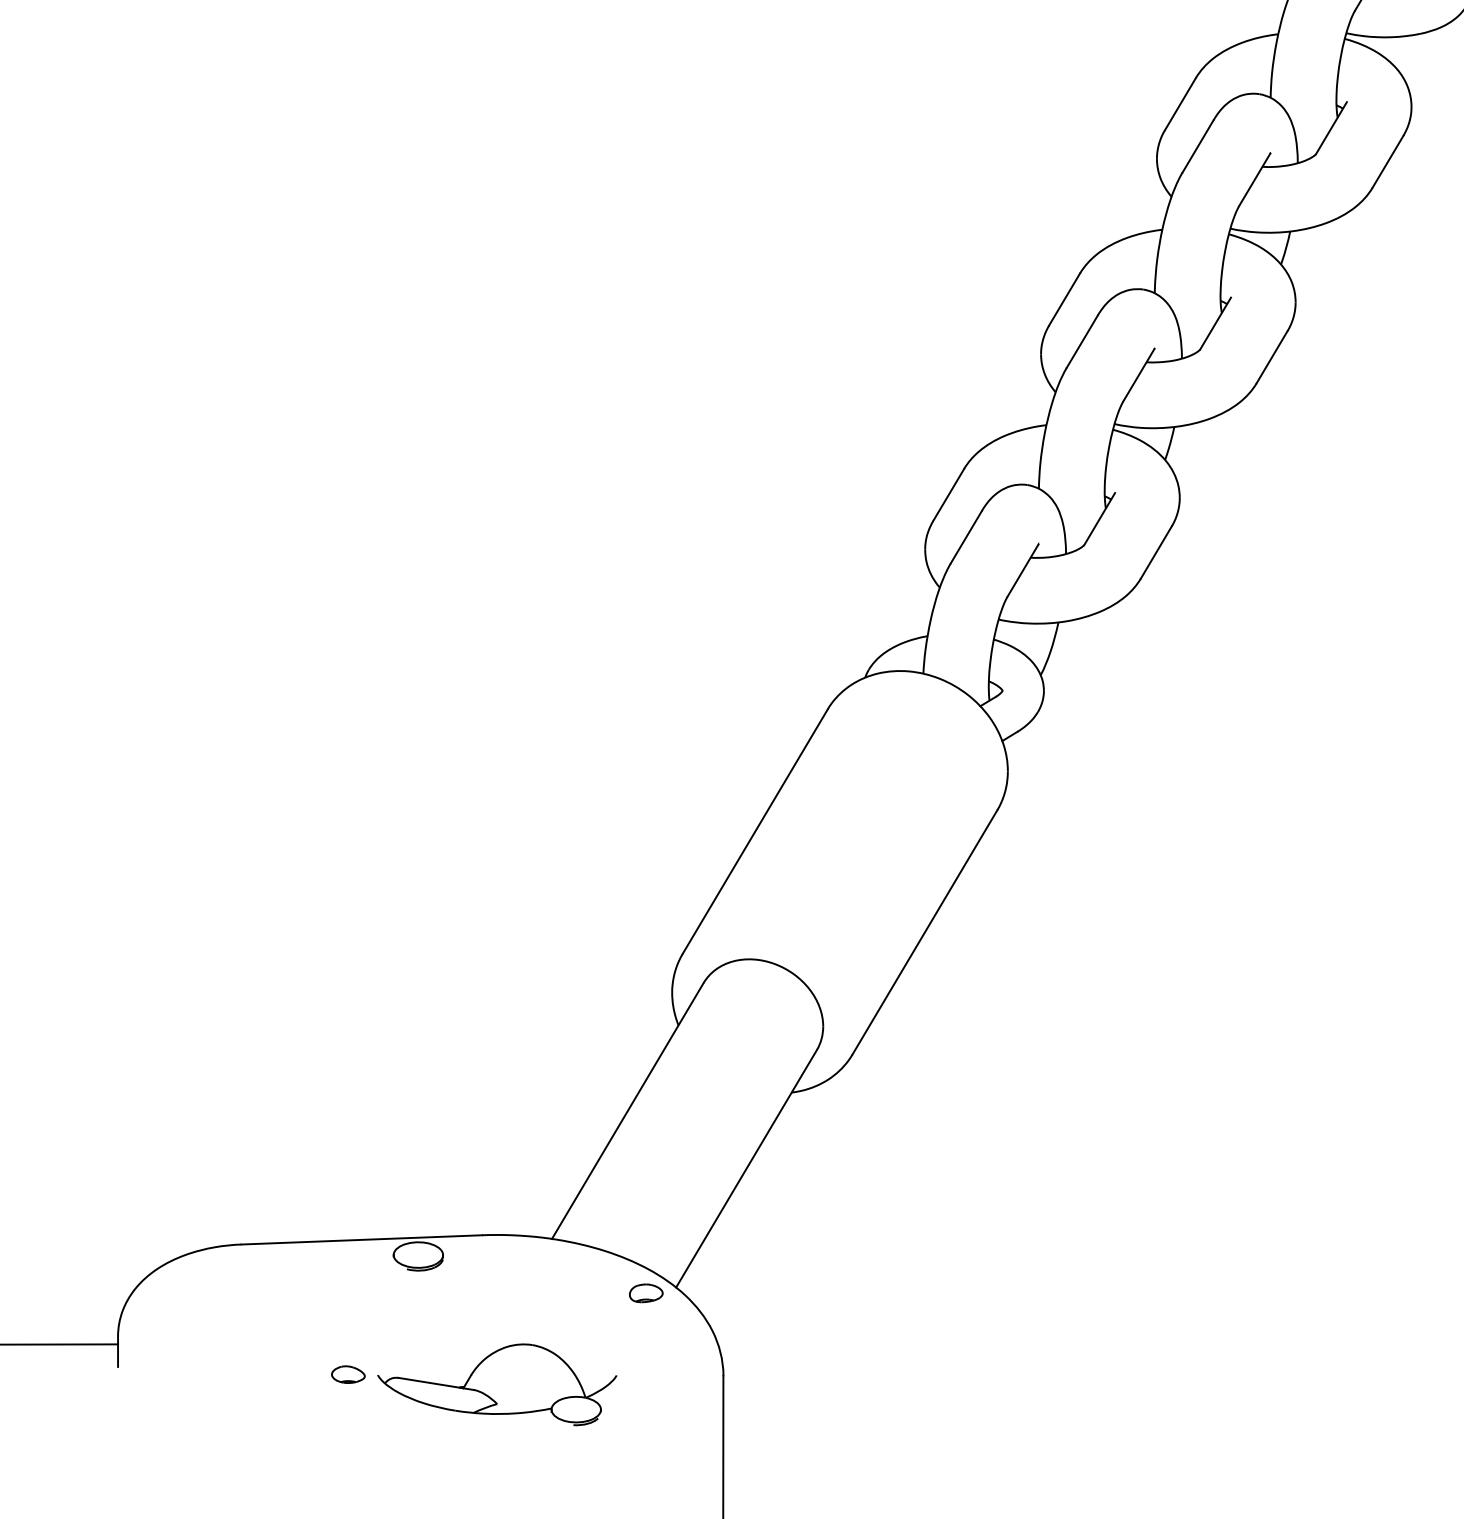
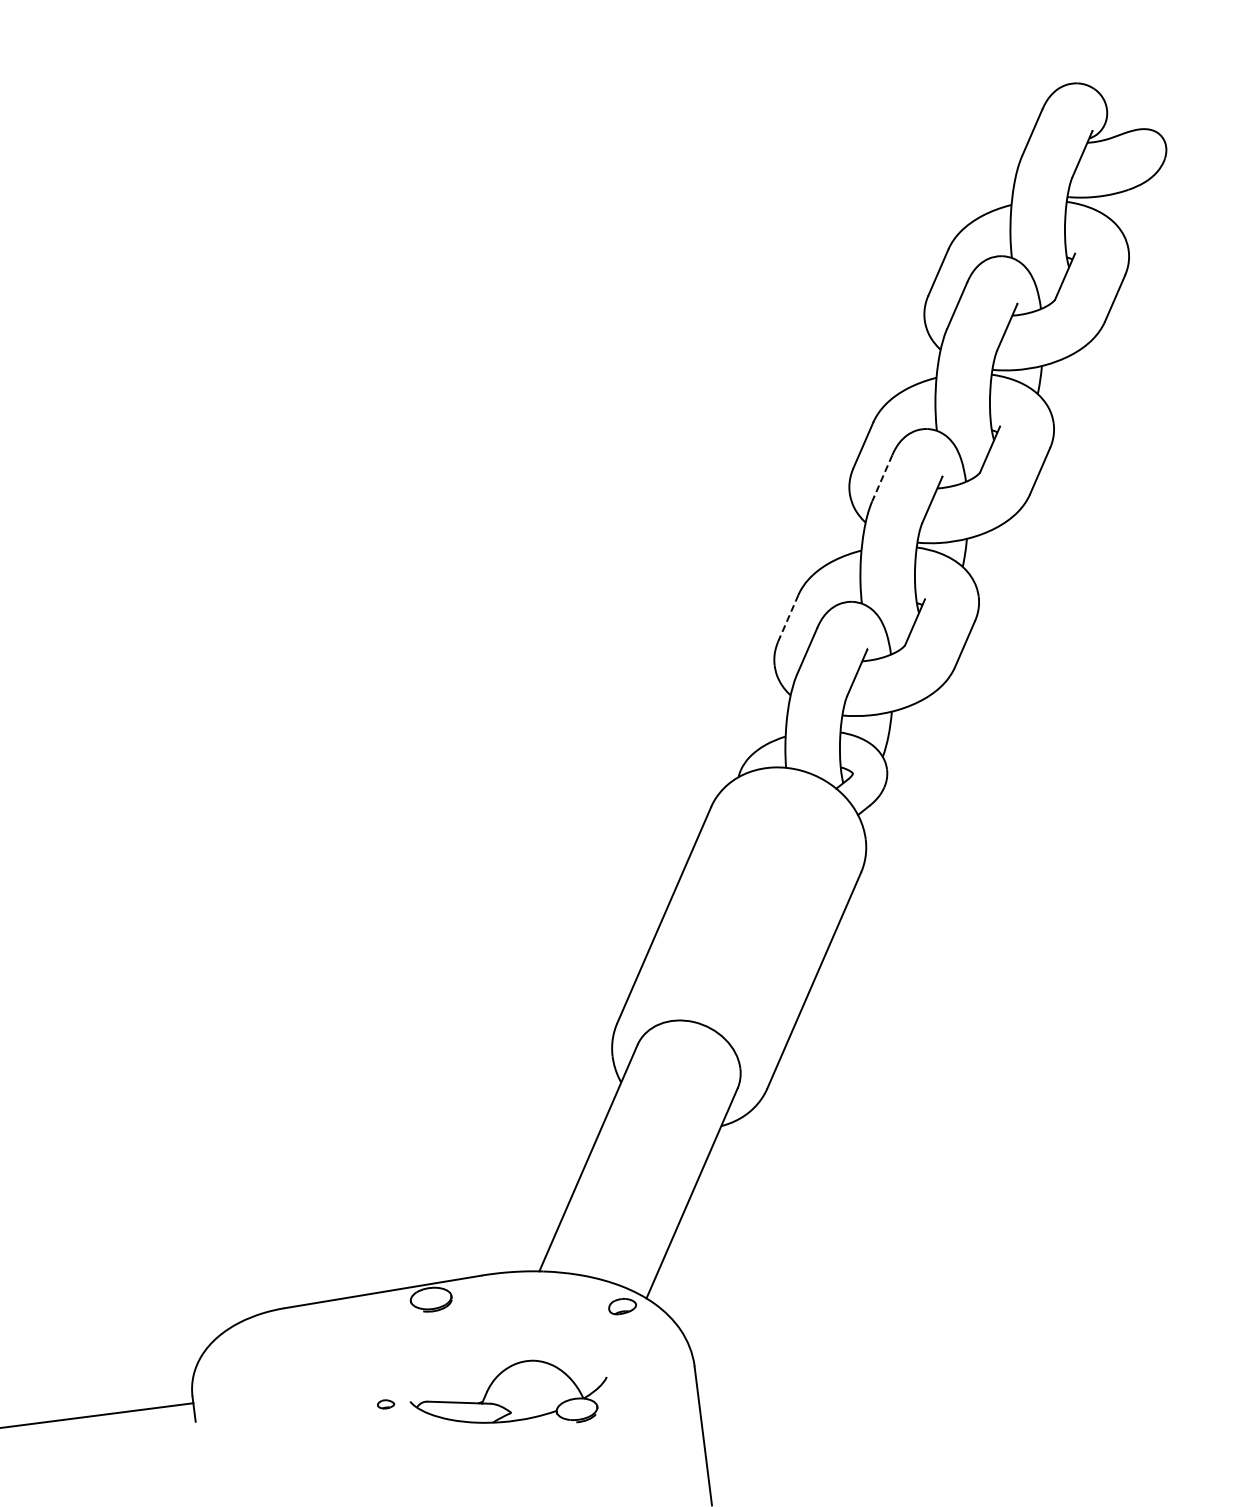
line: (1082, 342) -> (882, 478), solid -> dashed
line: (948, 495) -> (788, 618), solid -> dashed
part: (347, 1374) -> (385, 1404), size x0.6

